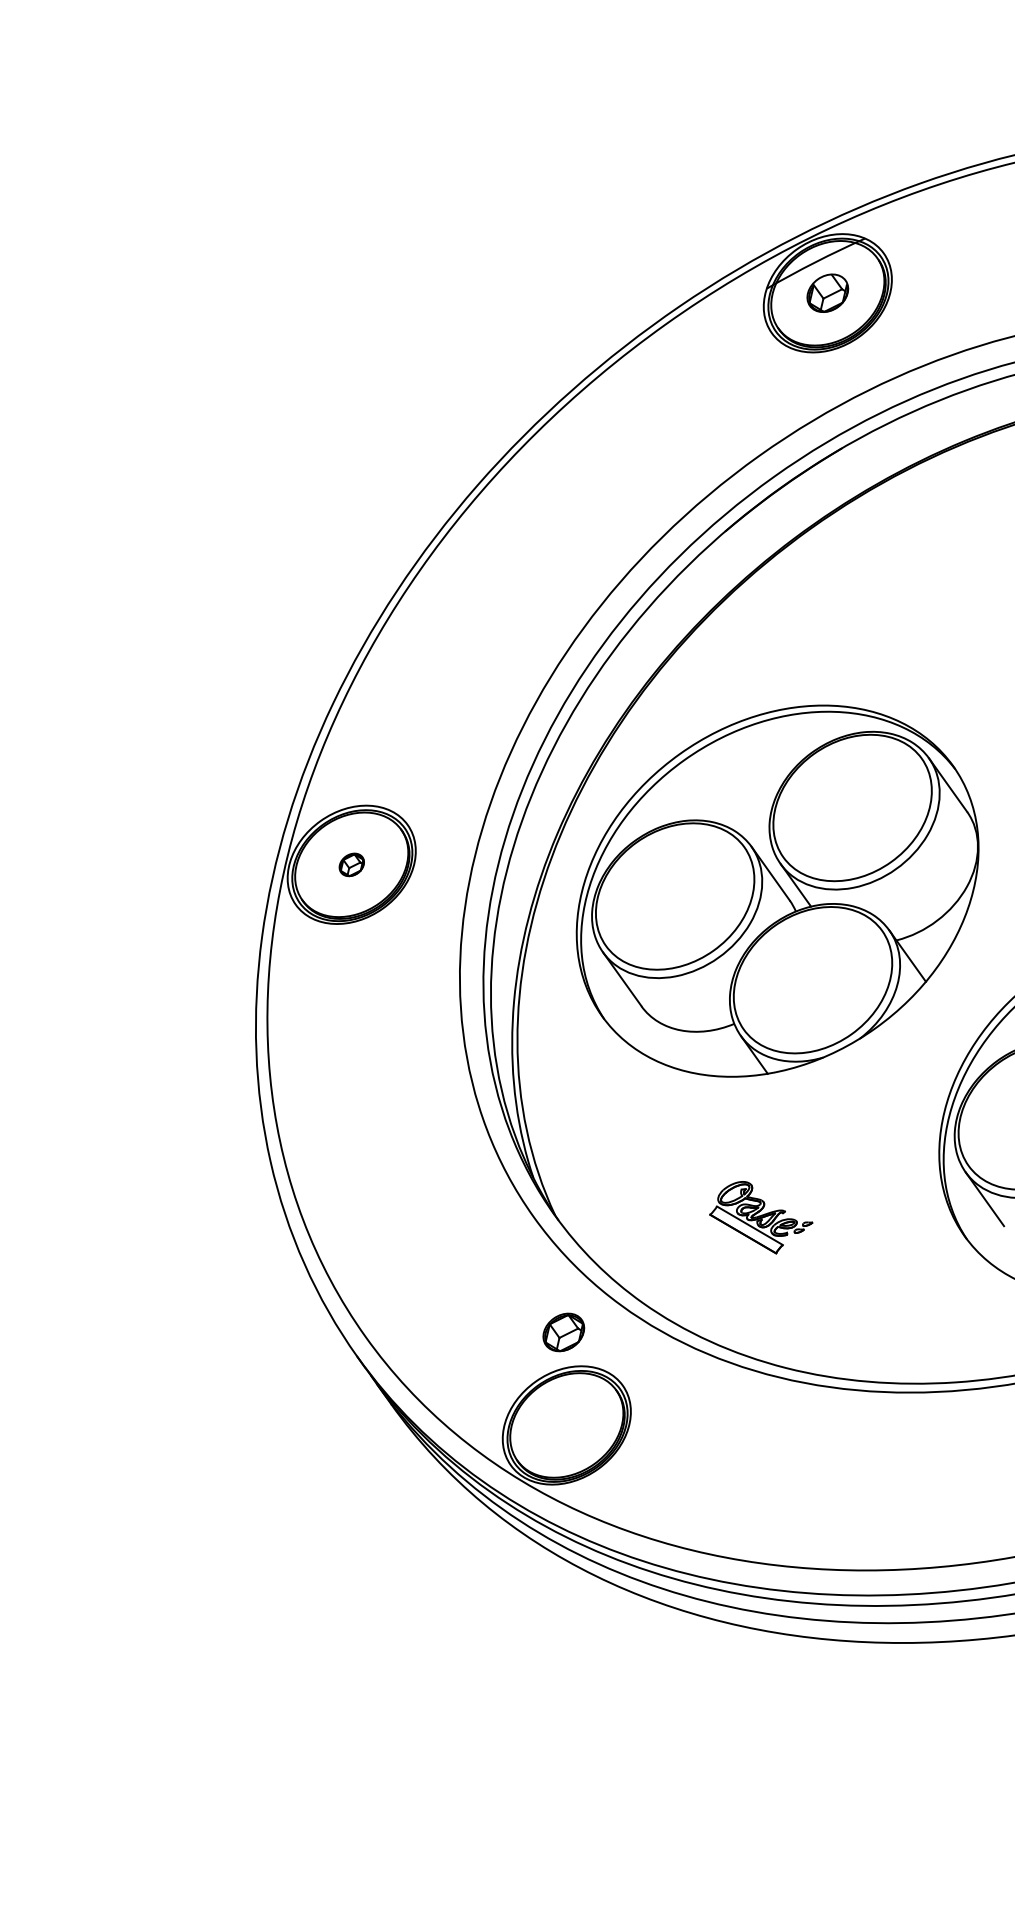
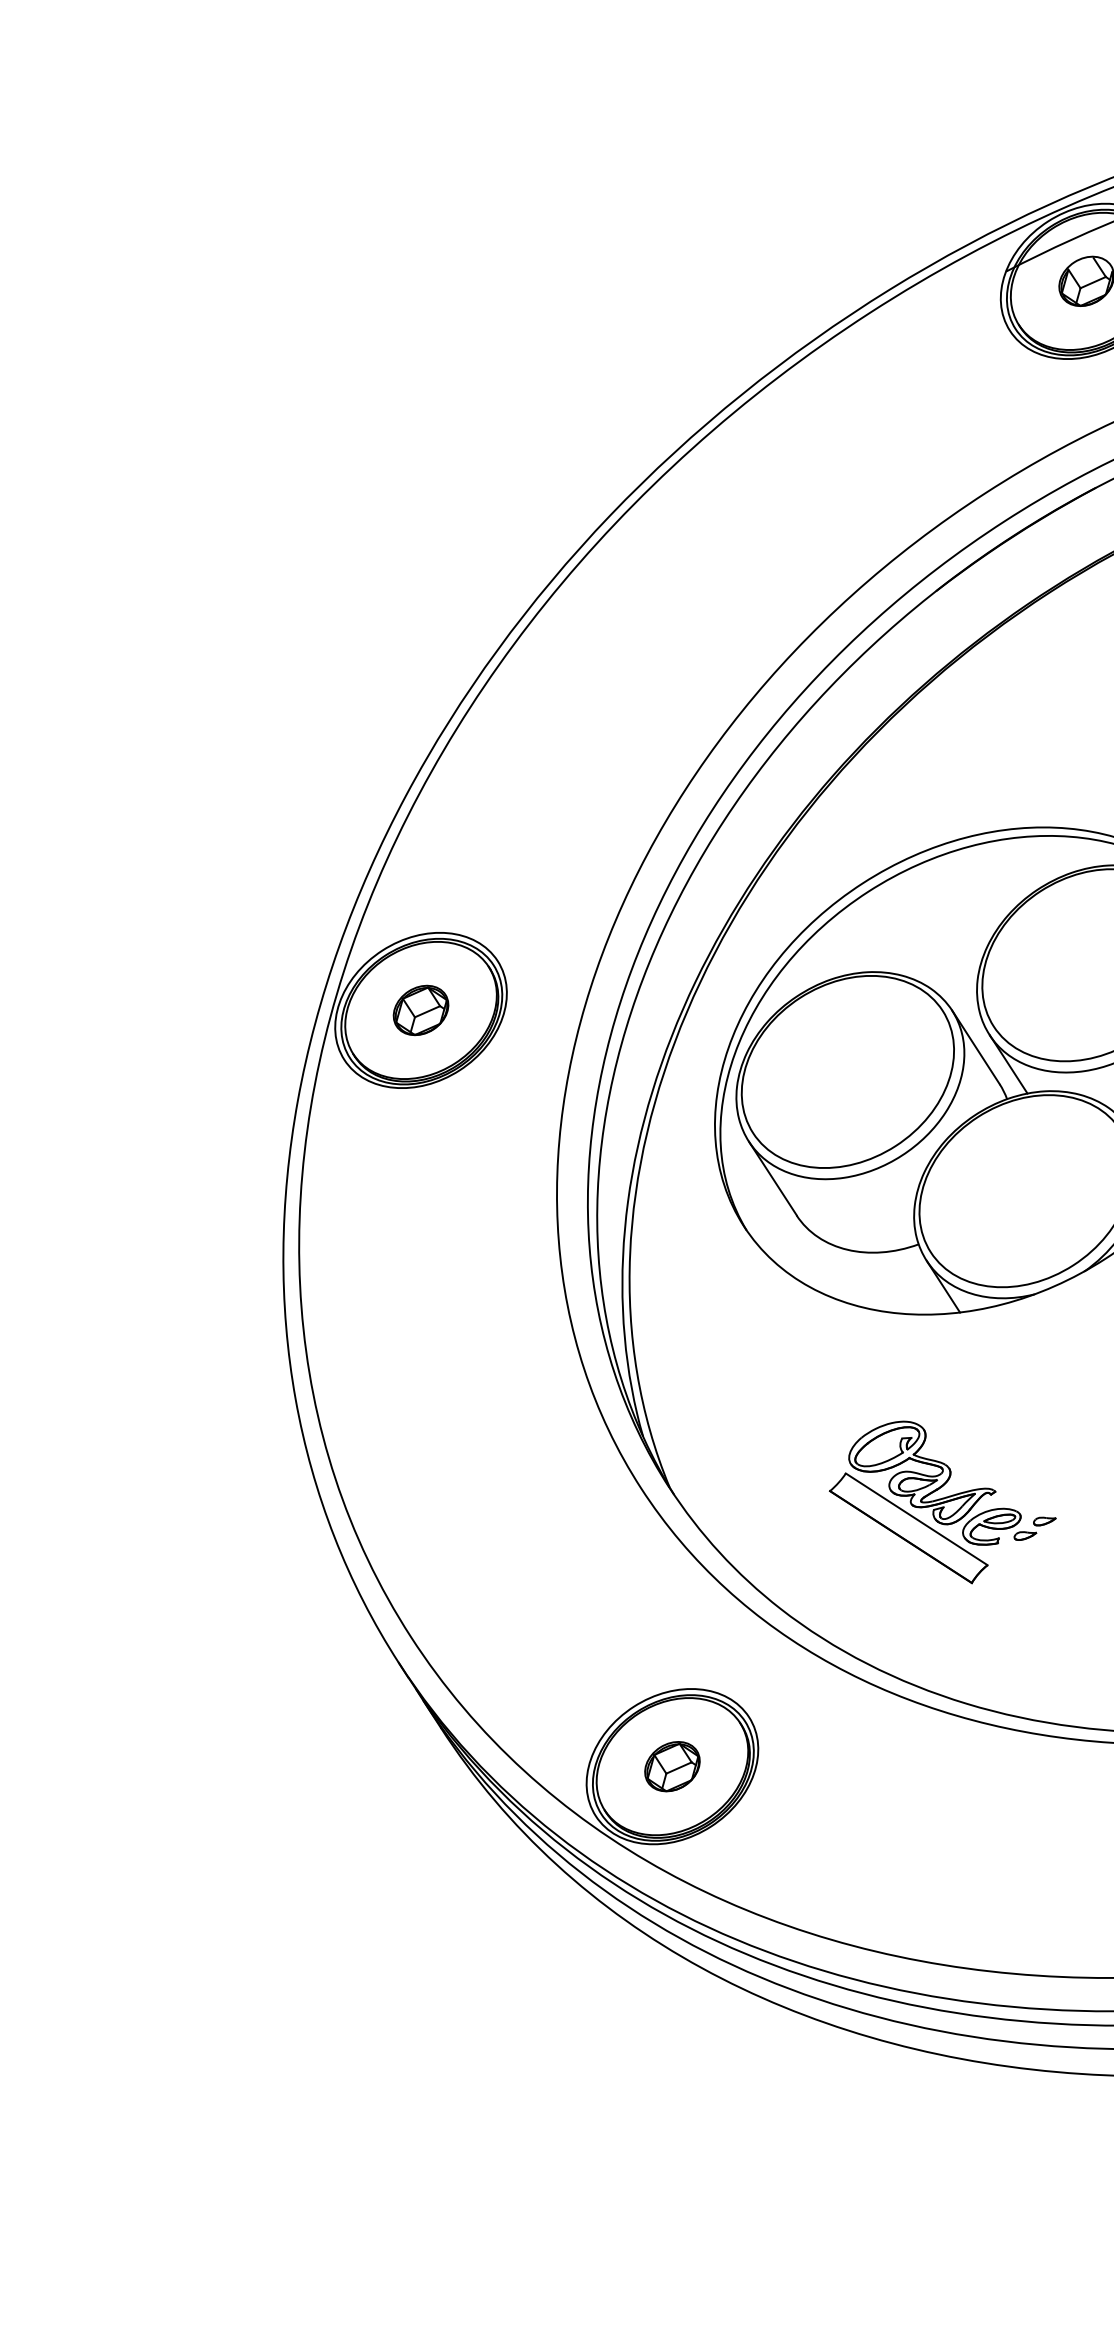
part: (351, 864) -> (420, 1010), size x1.67
part: (761, 1217) -> (943, 1502), size x1.67
part: (563, 1332) -> (672, 1766), moved

